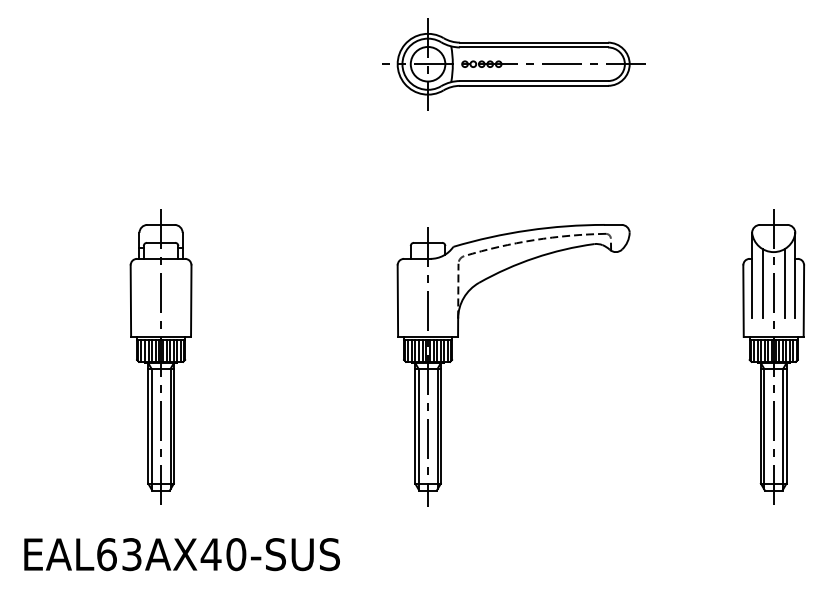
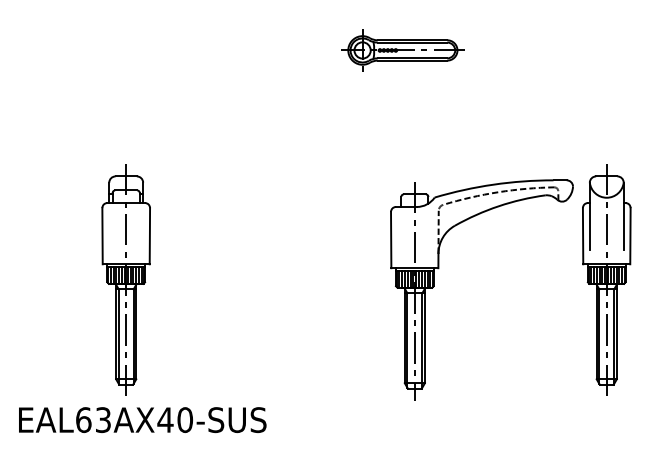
part: (513, 64) -> (402, 50), size x0.6
line: (762, 283) -> (597, 222), removed
line: (784, 283) -> (615, 222), removed
part: (452, 360) -> (434, 286), moved
text: (181, 554) -> (142, 420), moved

